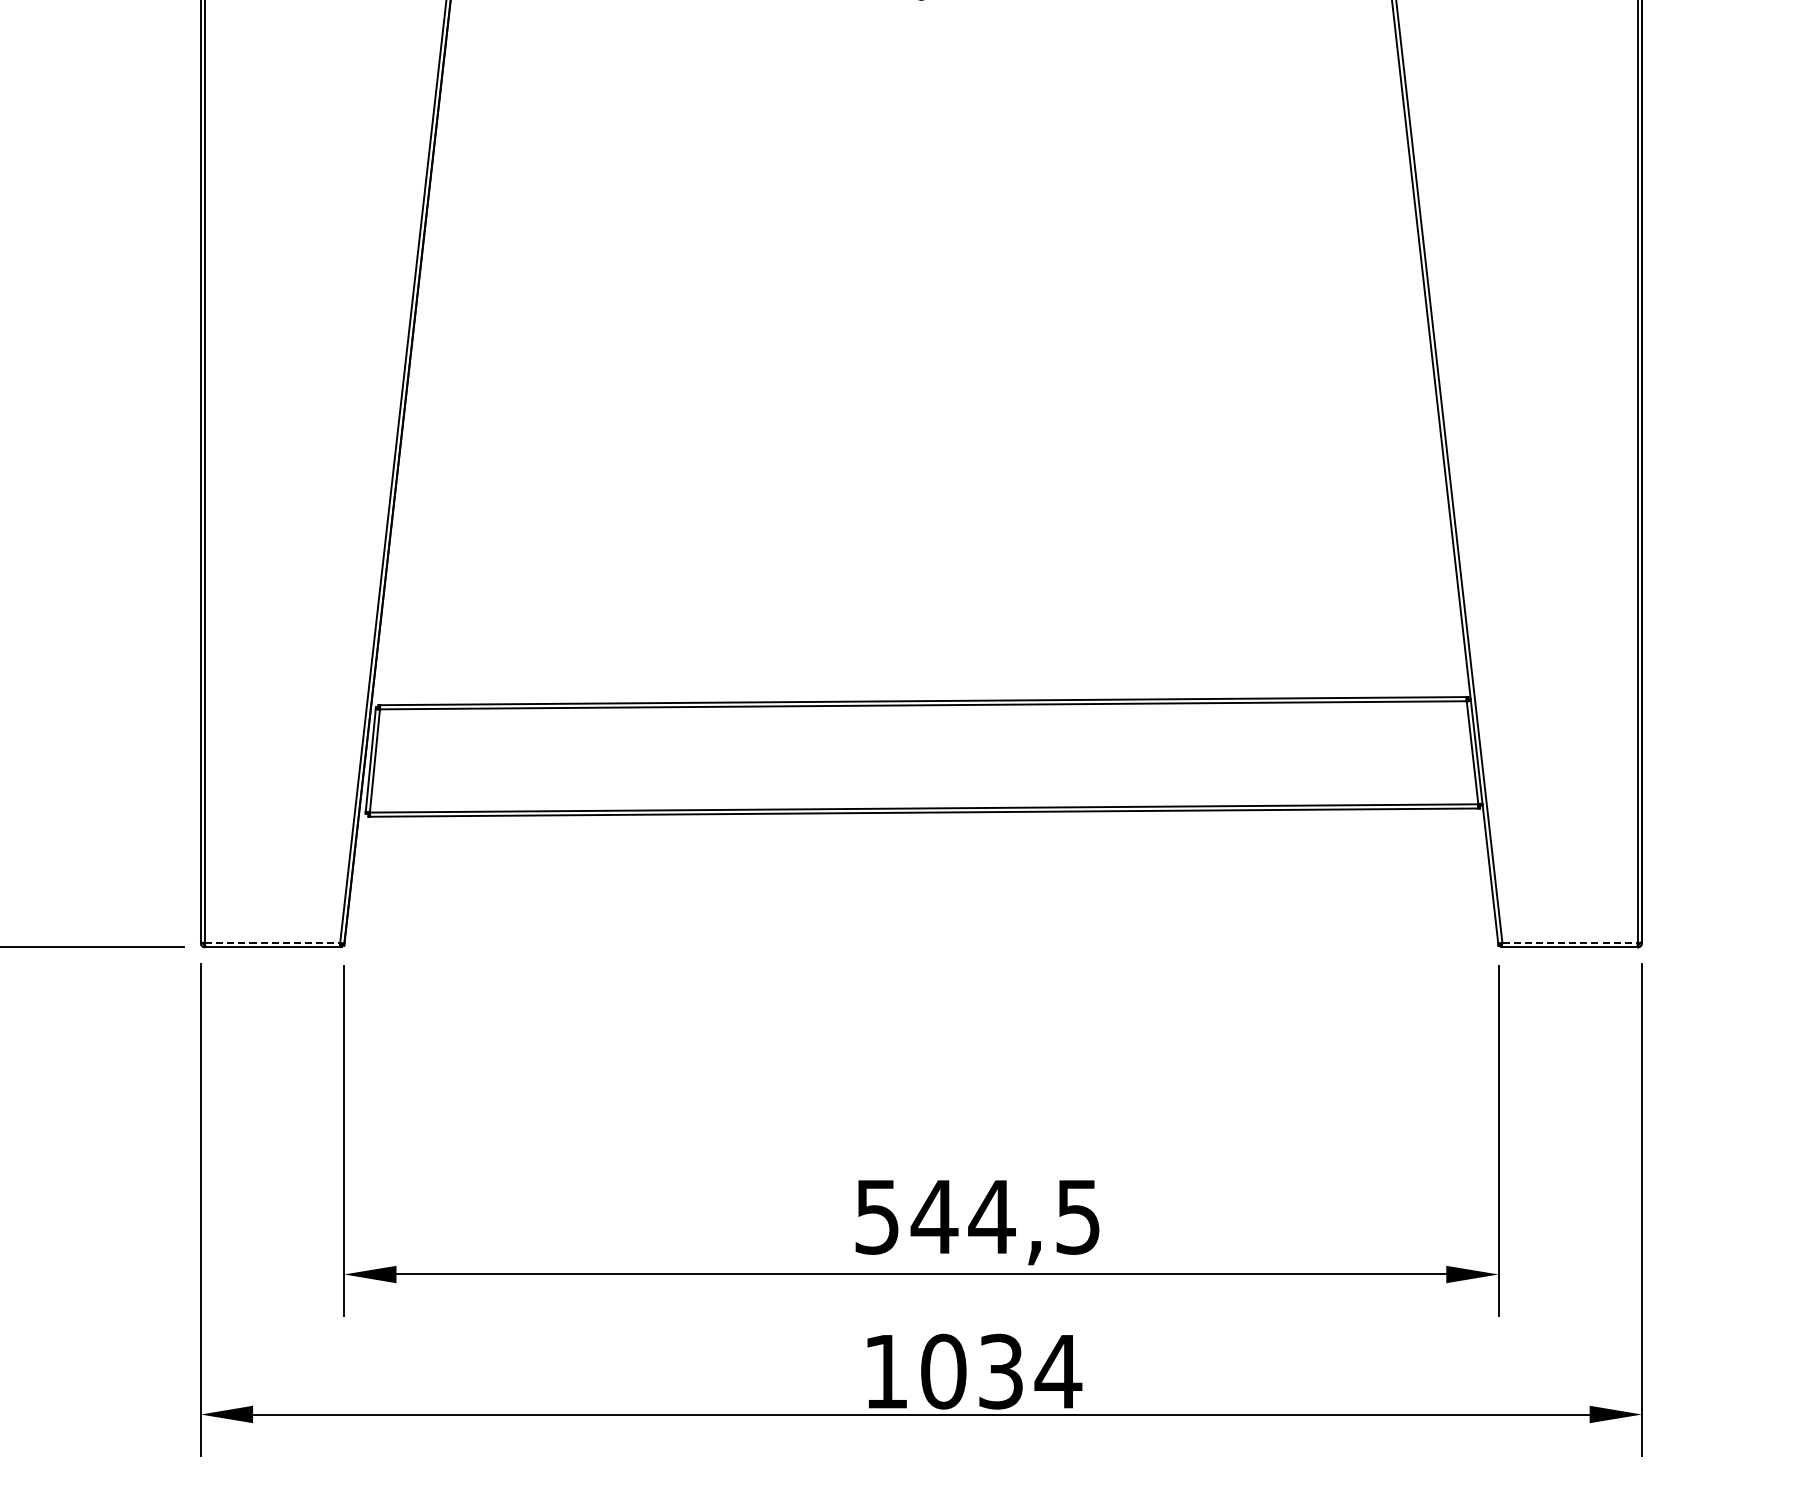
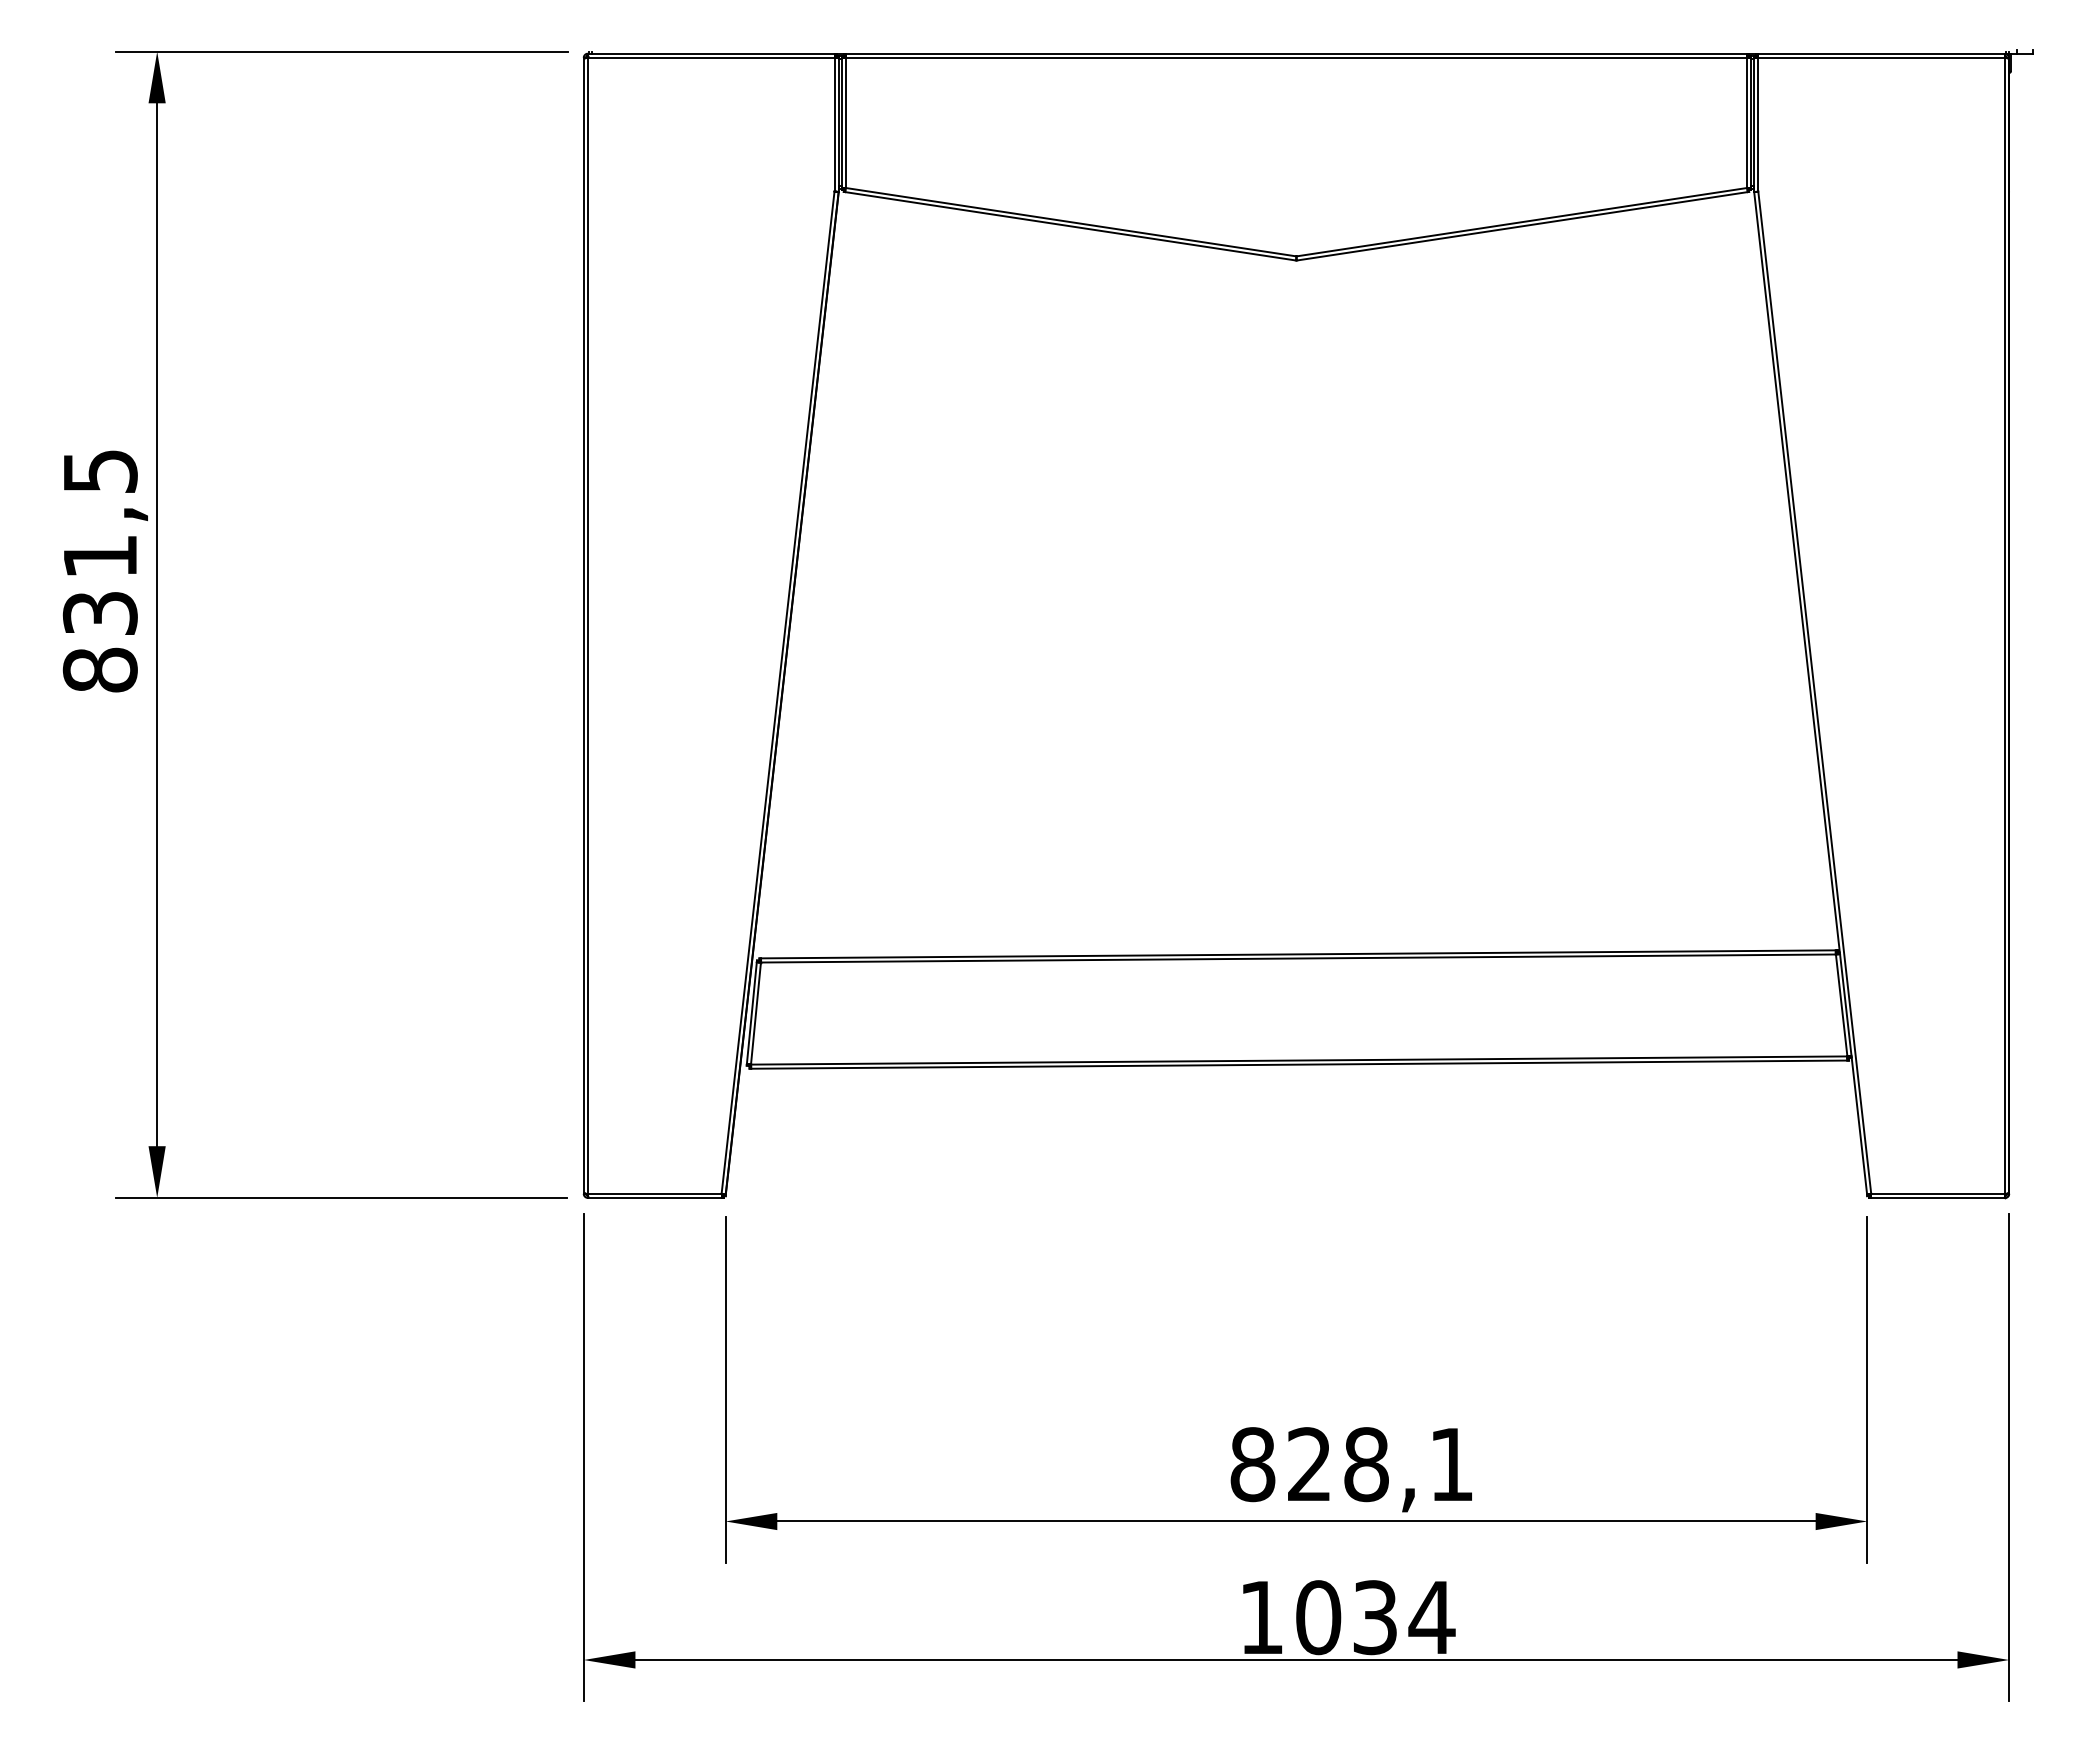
line: (272, 942) -> (654, 1193), dashed -> solid
line: (1570, 942) -> (1938, 1193), dashed -> solid
text: (977, 1216) -> (1351, 1464), 544,5 -> 828,1

